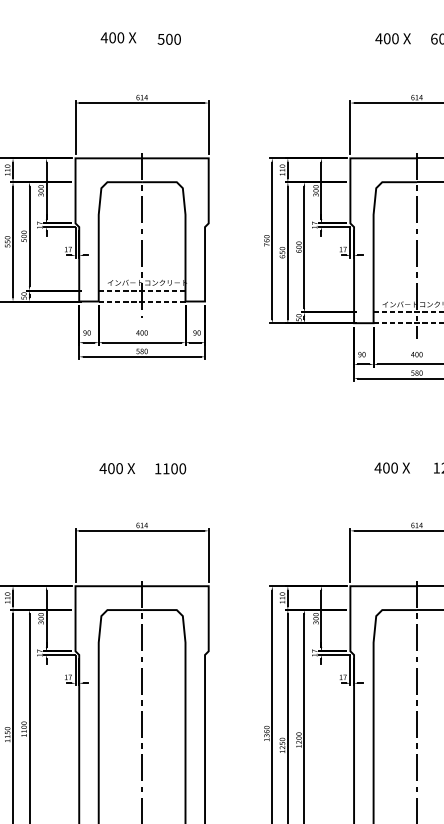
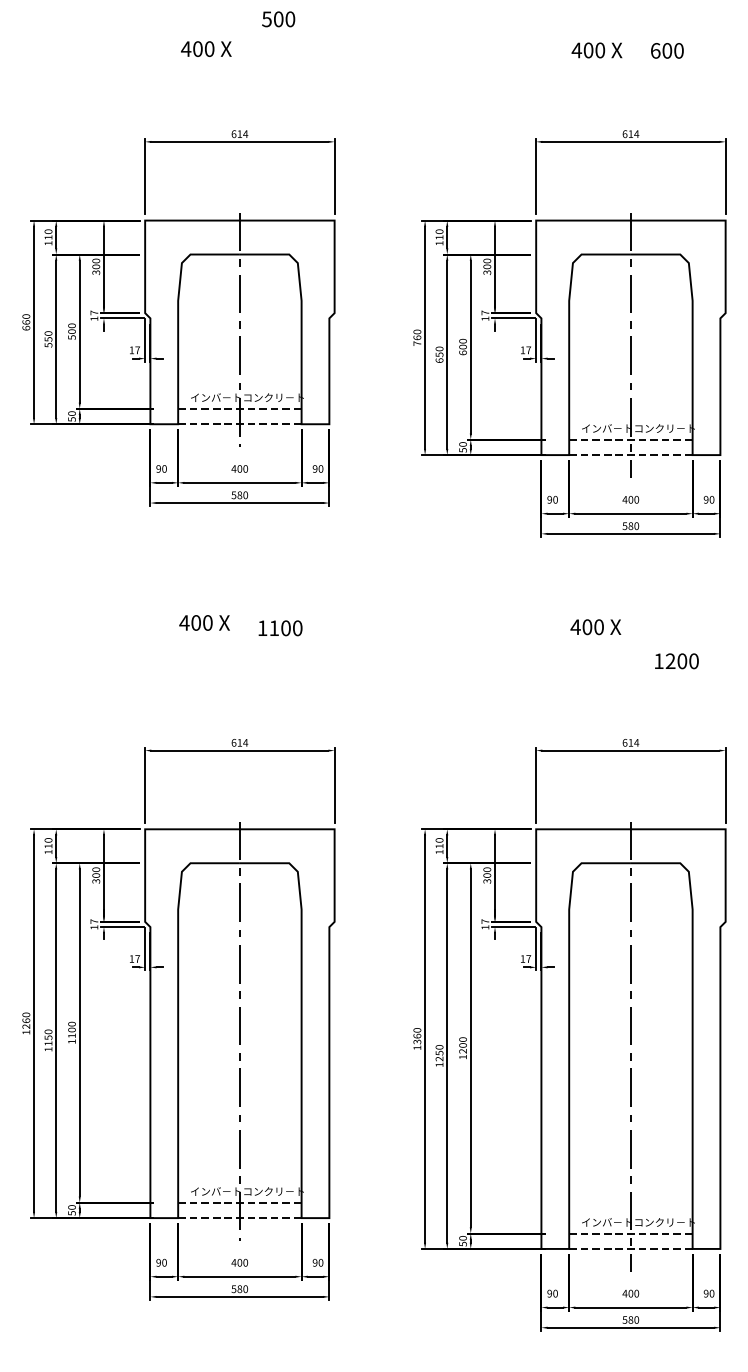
text: (169, 39) -> (278, 19), moved
text: (117, 468) -> (204, 622), moved
text: (170, 468) -> (280, 628), moved
text: (392, 468) -> (595, 627), moved

